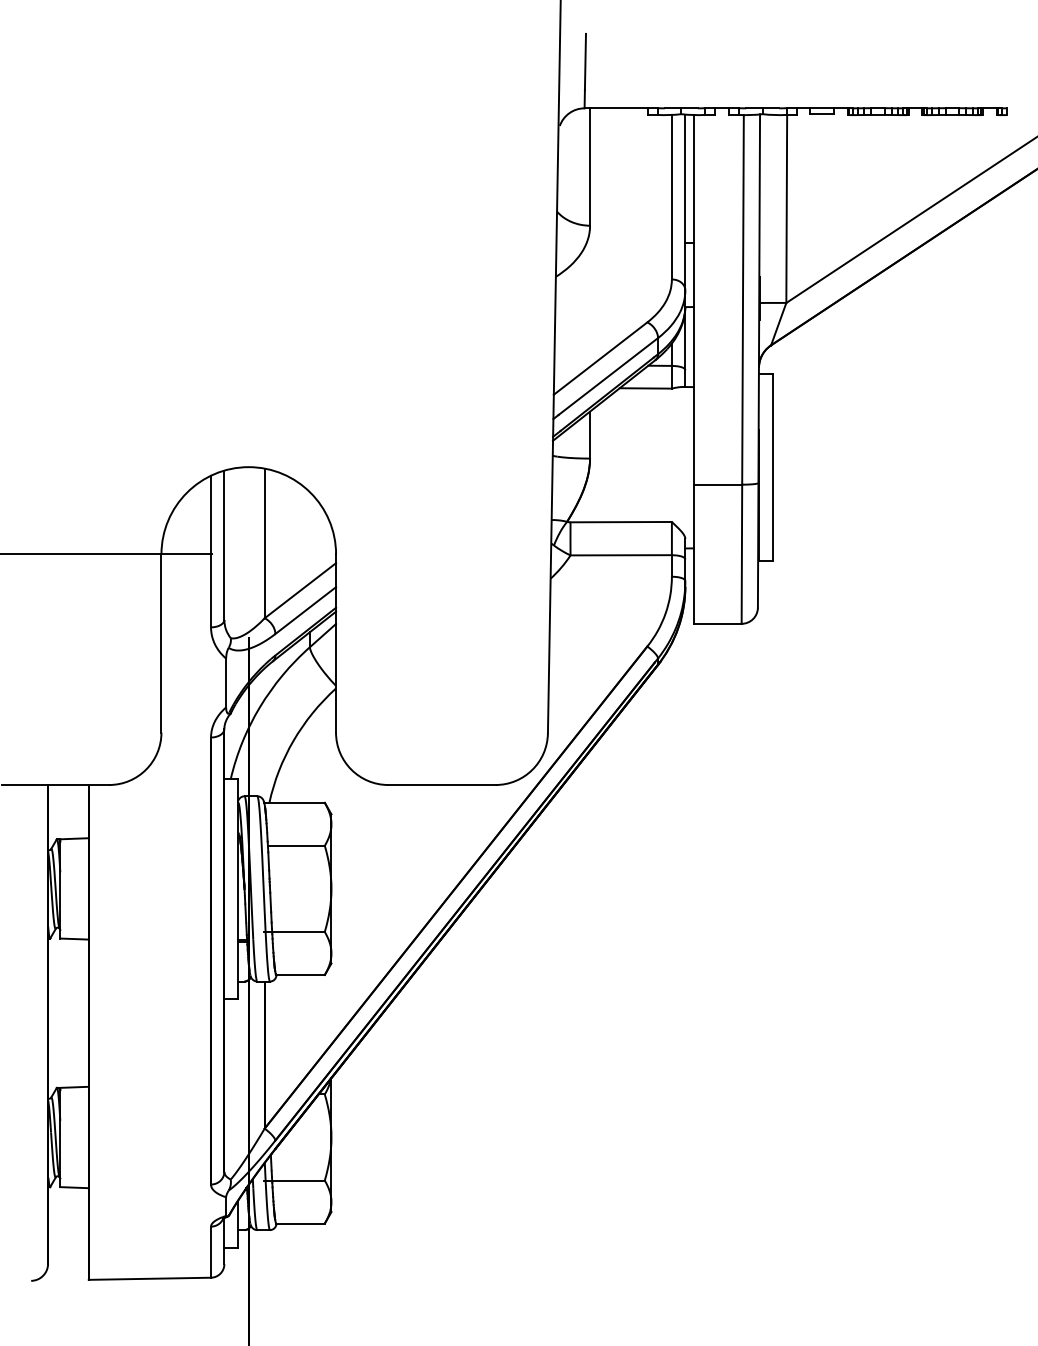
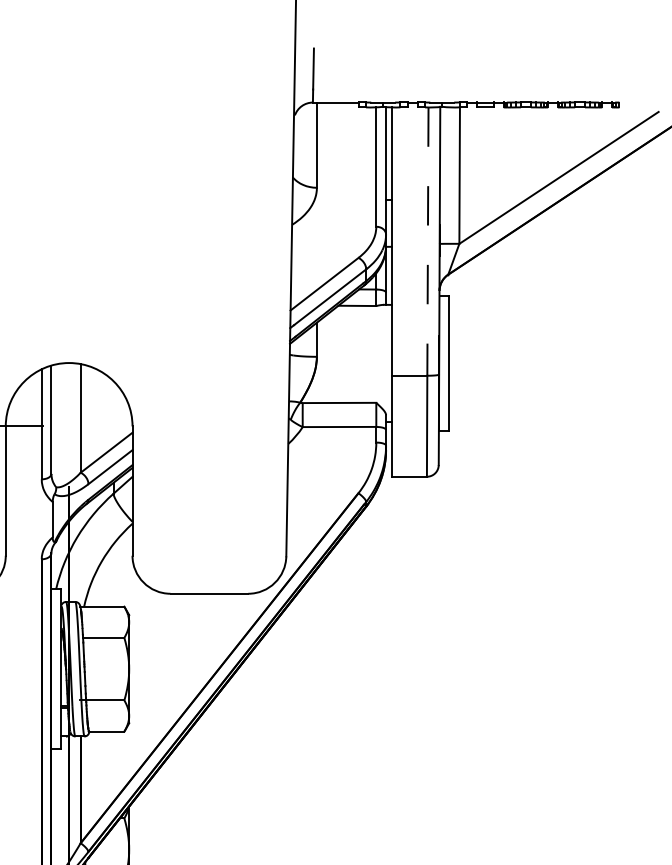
line: (743, 299) -> (428, 241), solid -> dashed

